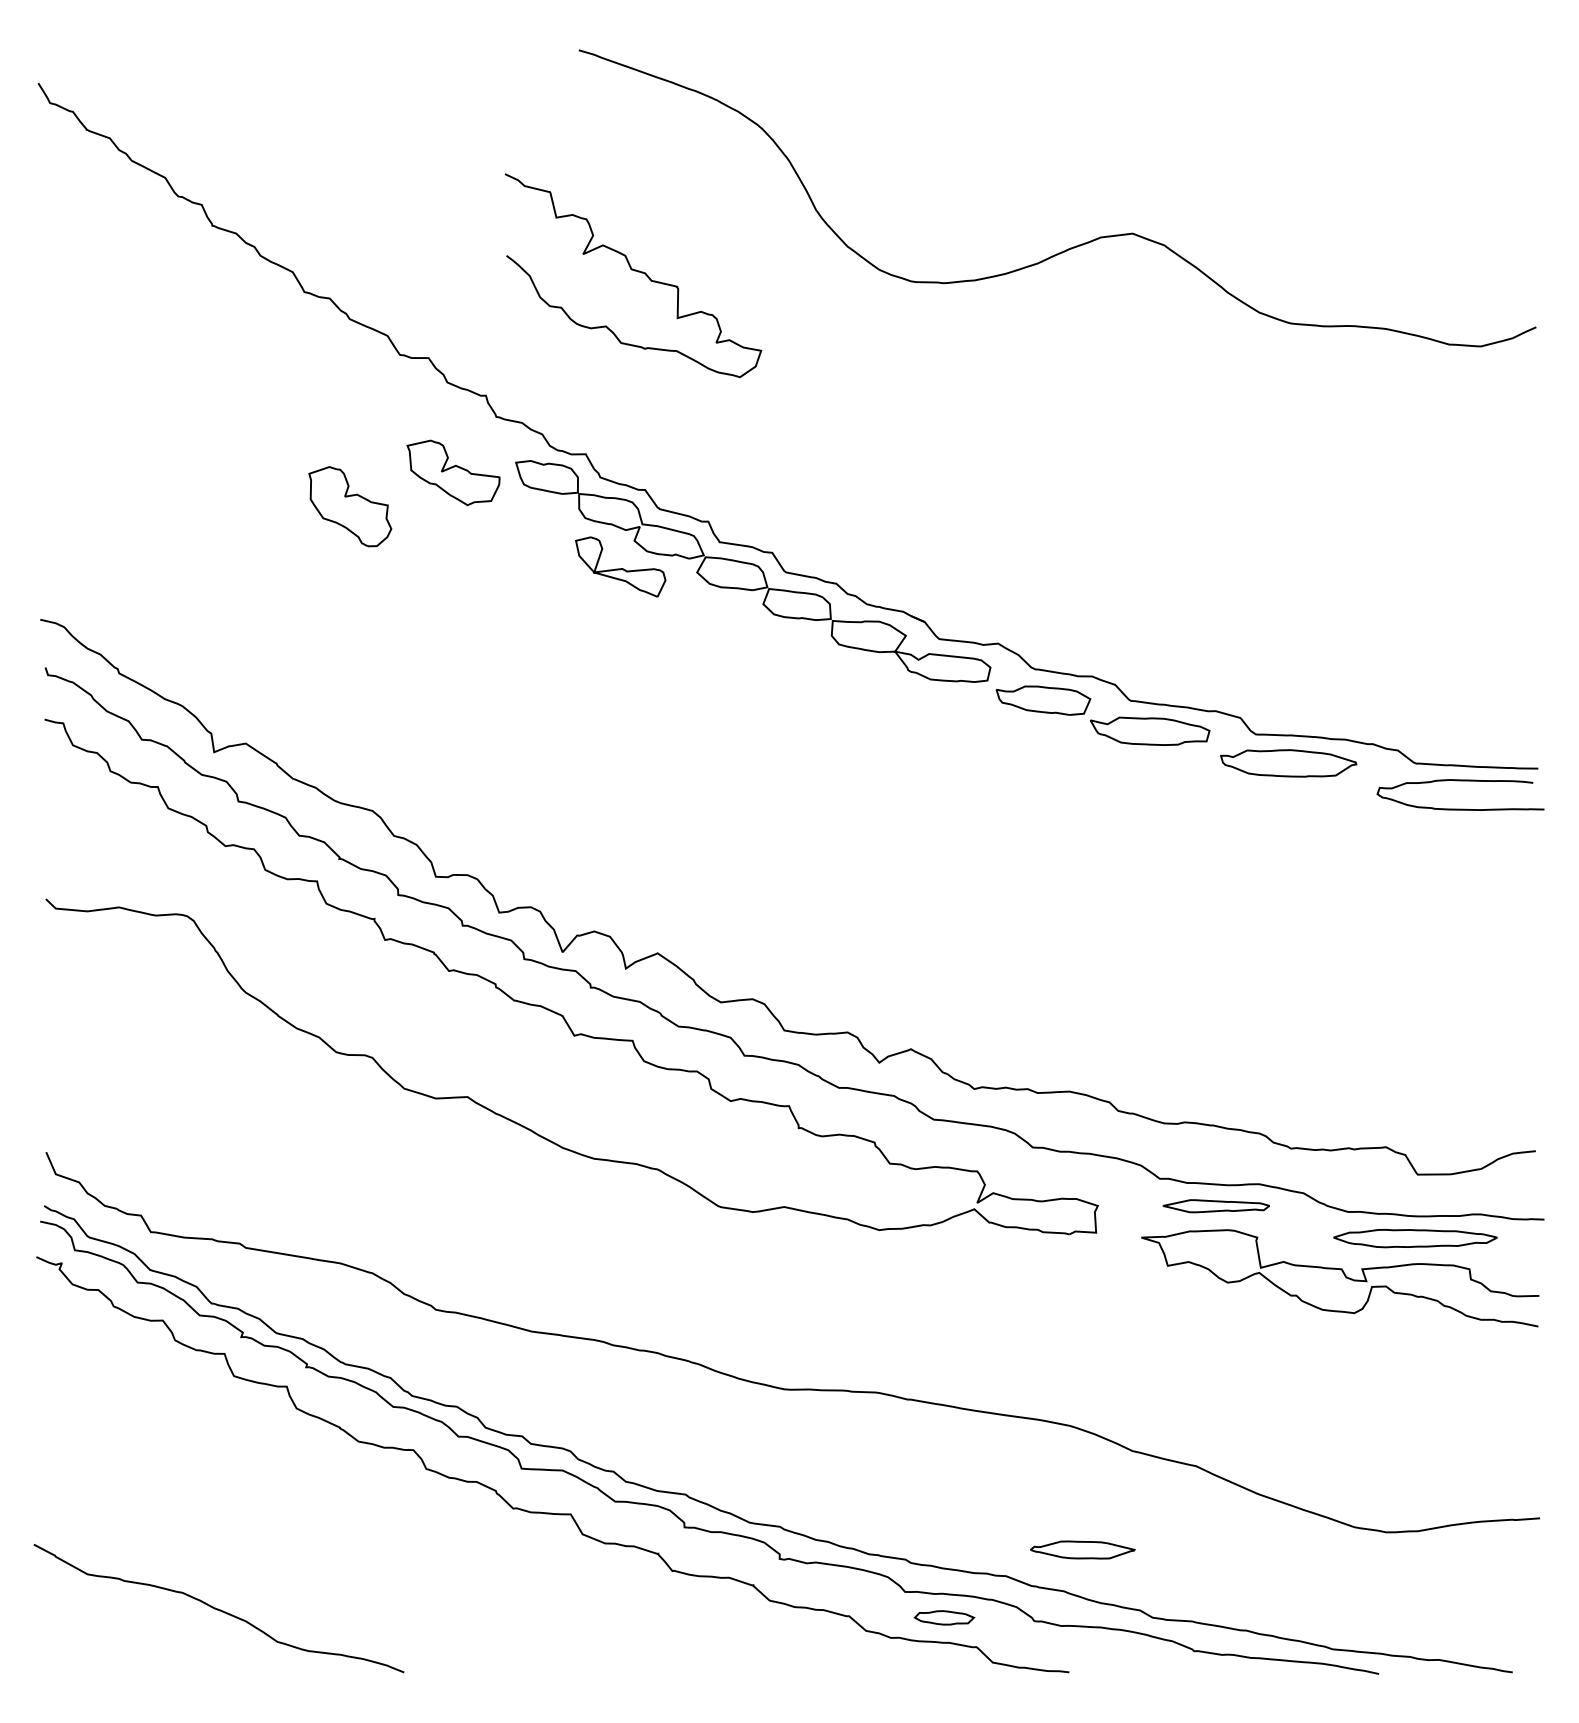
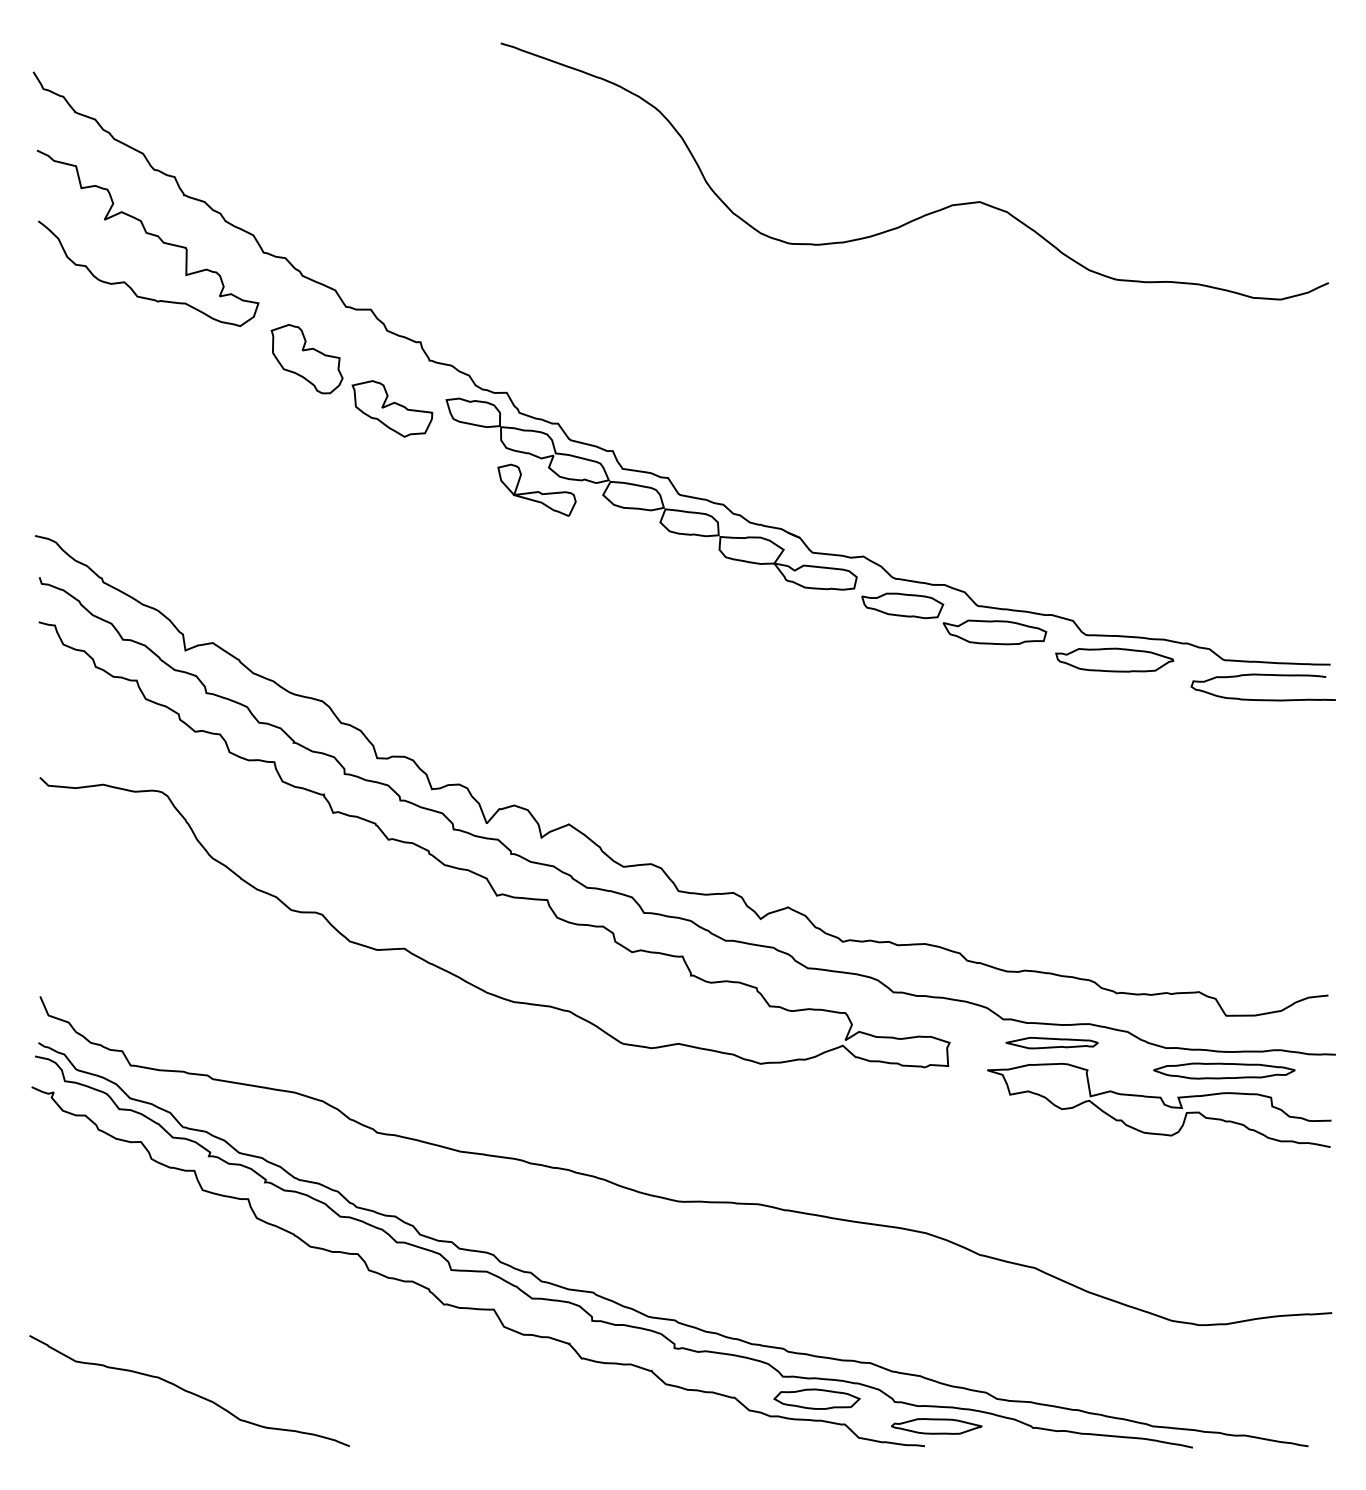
curve: (632, 271) -> (147, 234), moved
part: (349, 507) -> (306, 359), moved
part: (1082, 1550) -> (936, 1426), moved
part: (943, 1617) -> (816, 1398), size x1.67

